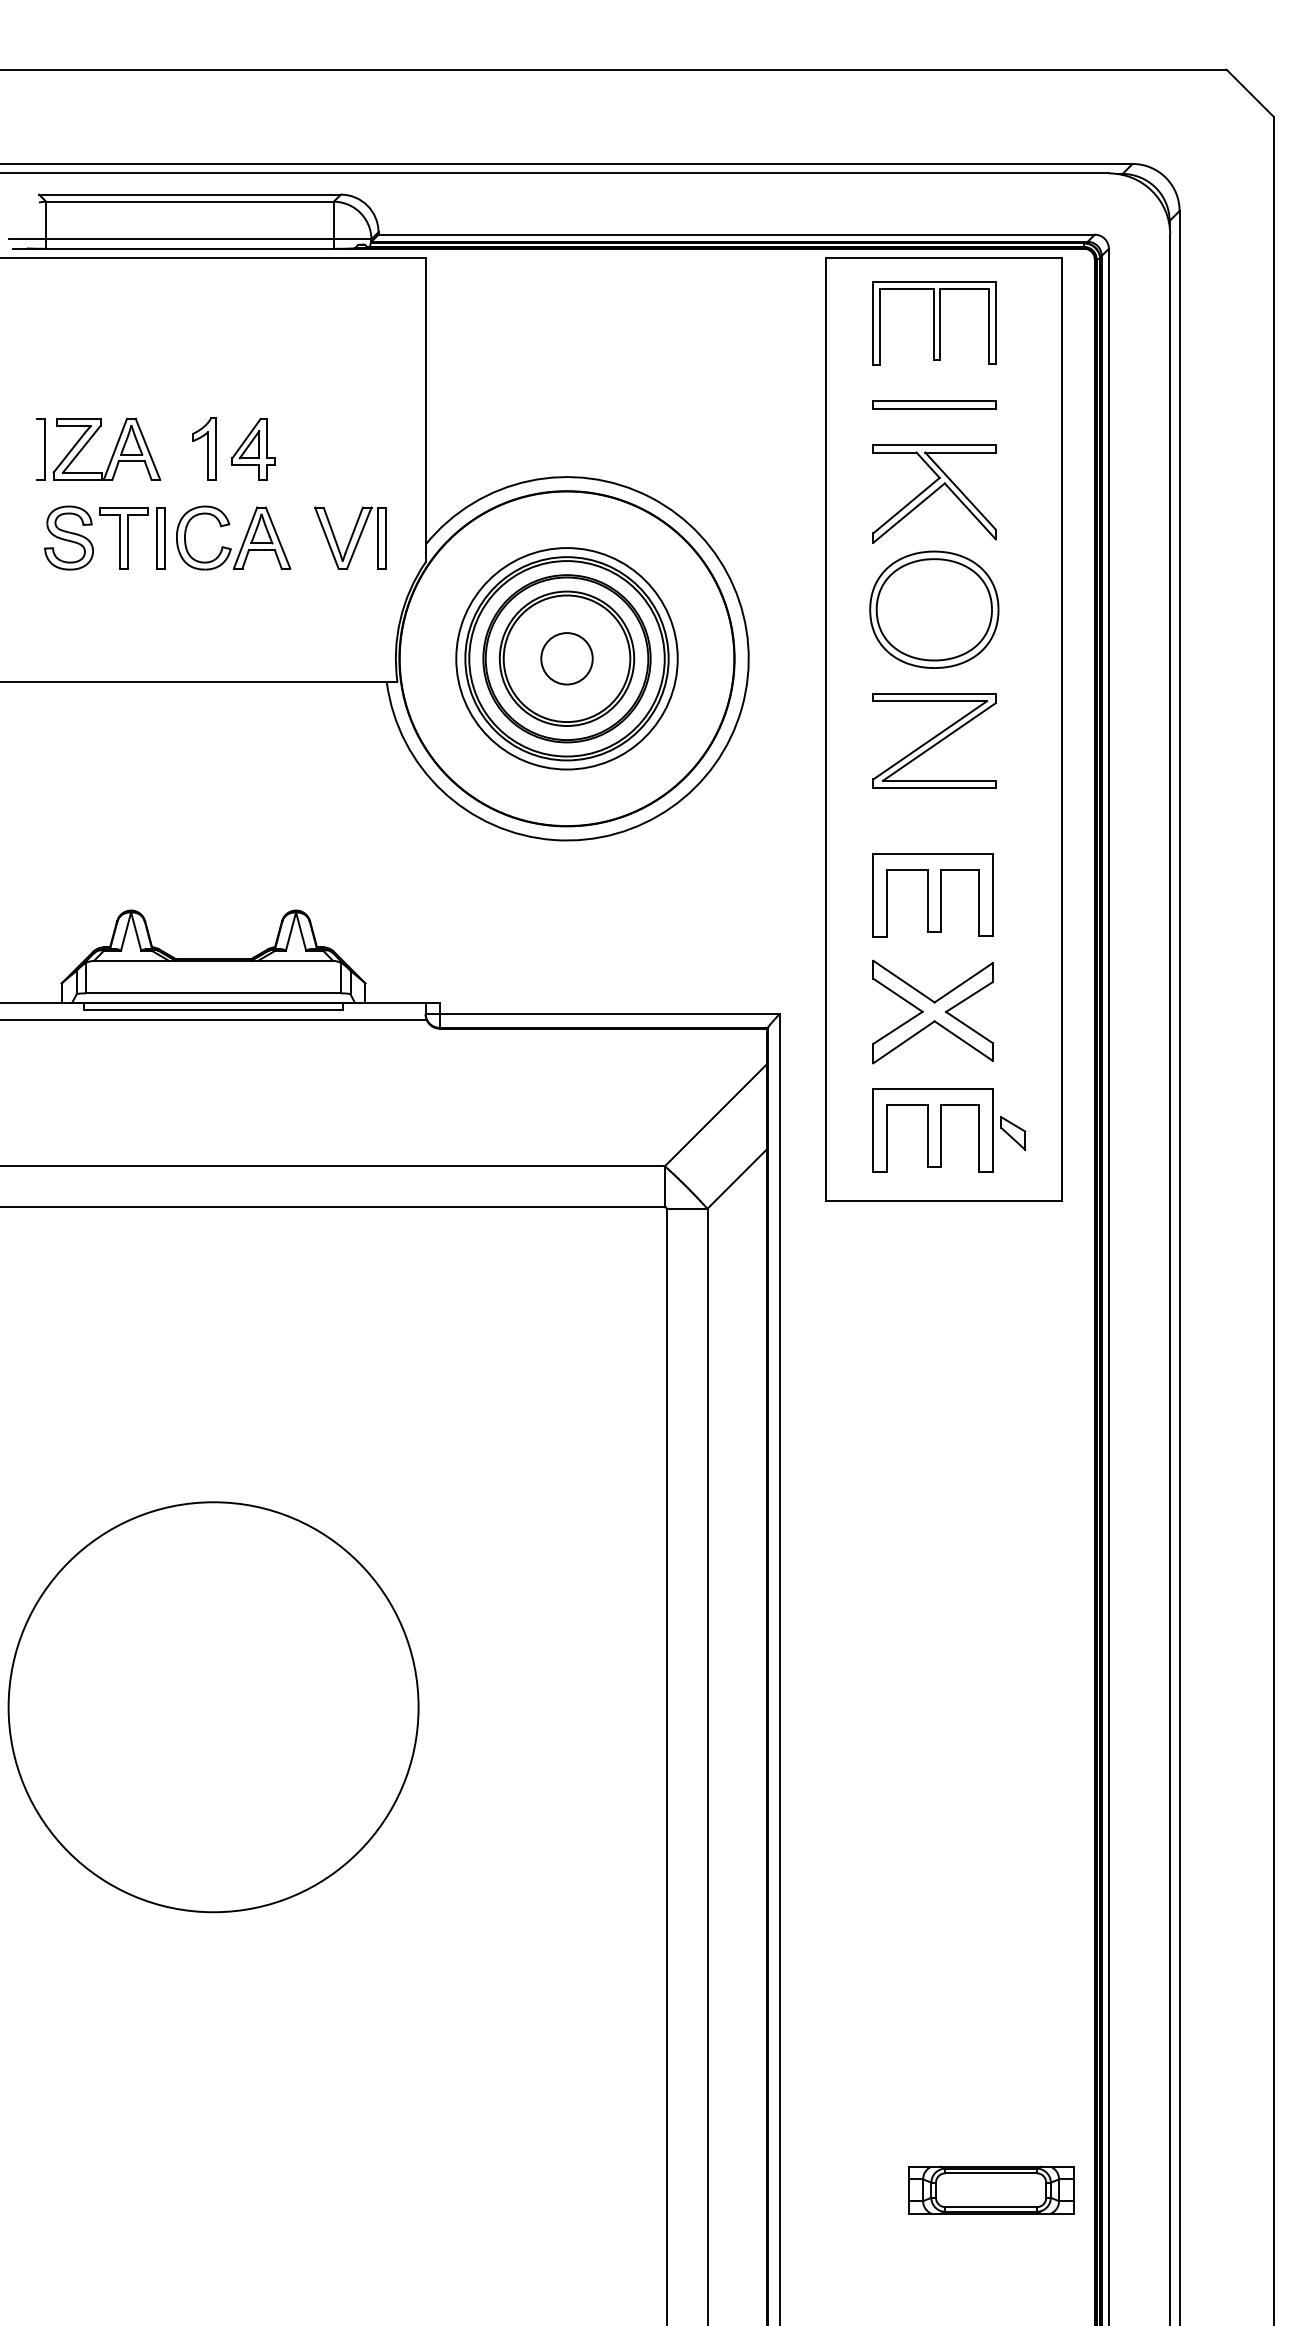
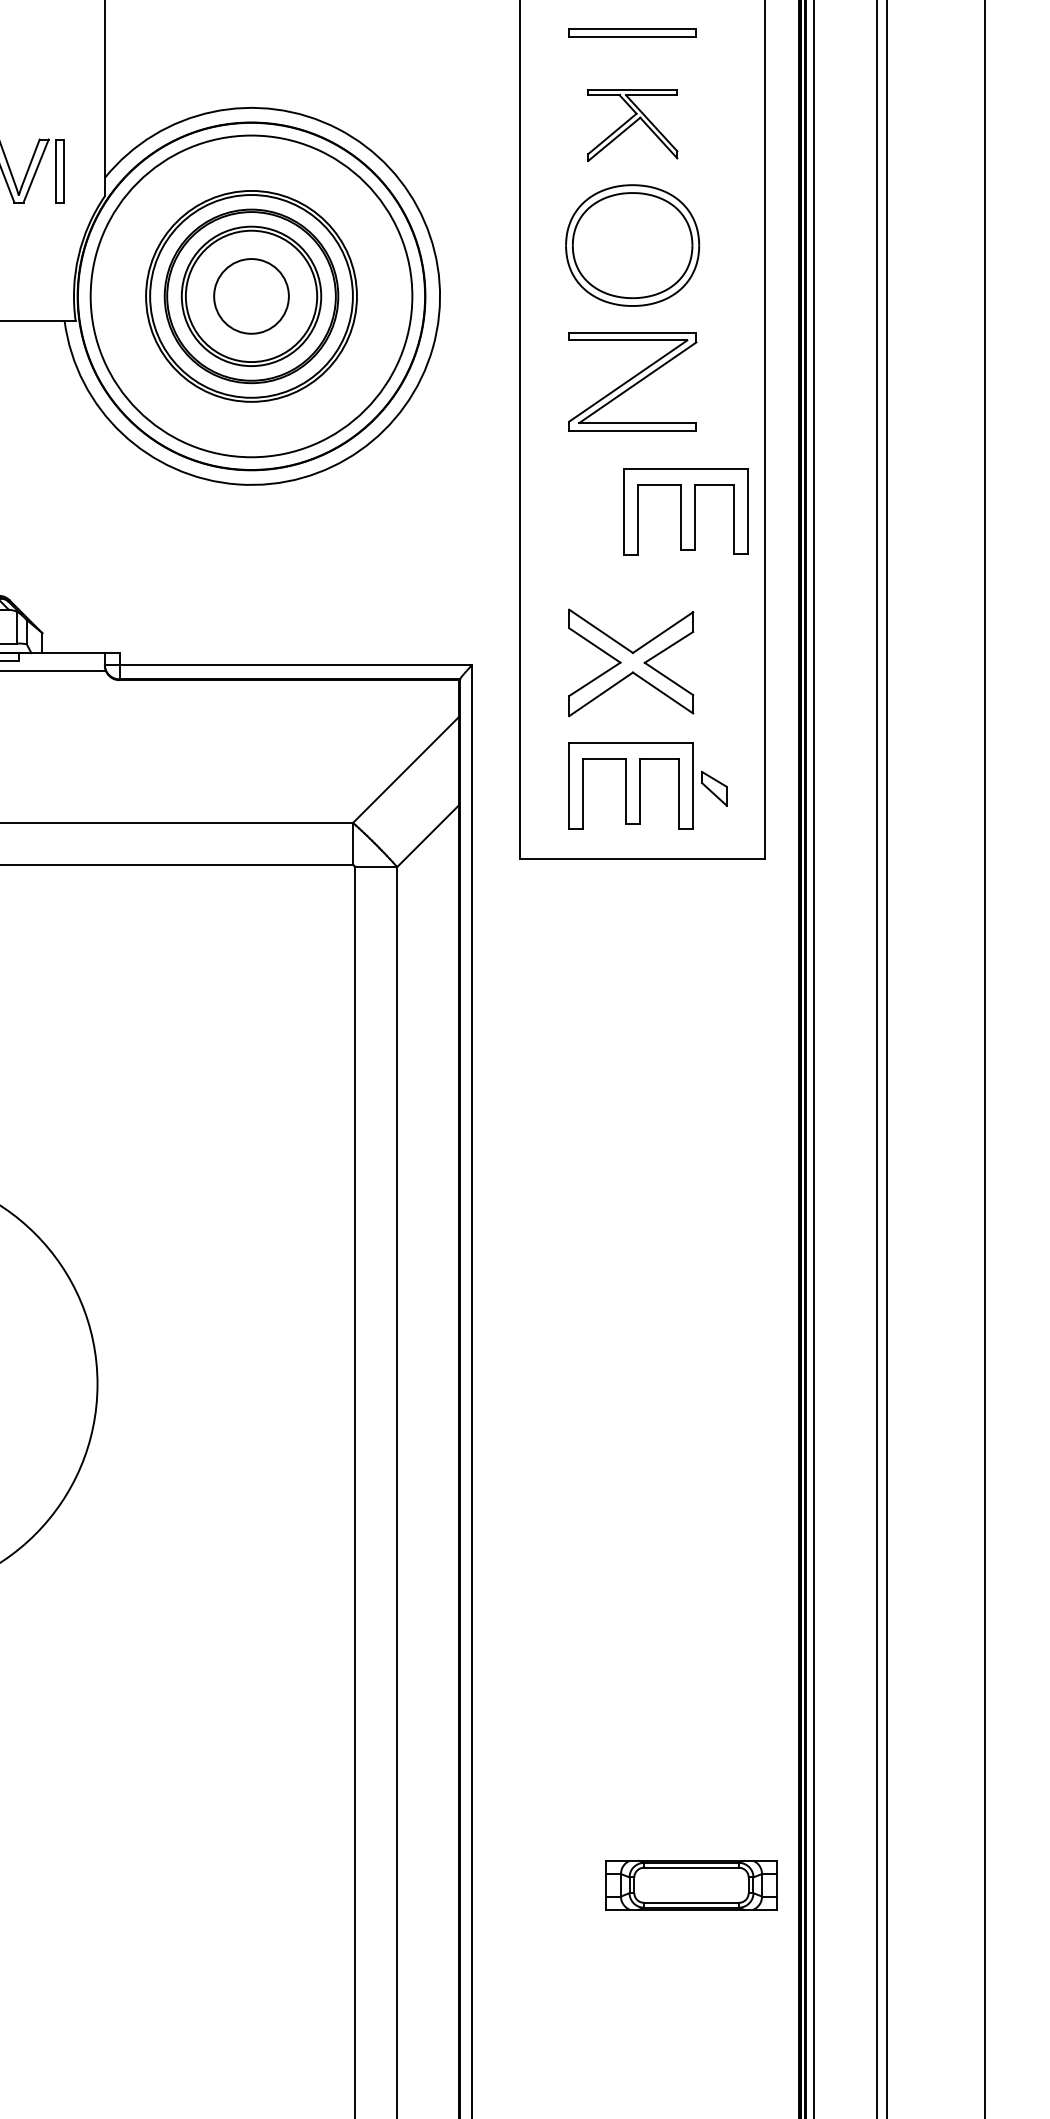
part: (934, 493) -> (632, 124), size x0.7
circle: (566, 658) -> (250, 296), size x1.4
circle: (566, 658) -> (250, 296), size x1.4
part: (932, 895) -> (685, 511), moved

